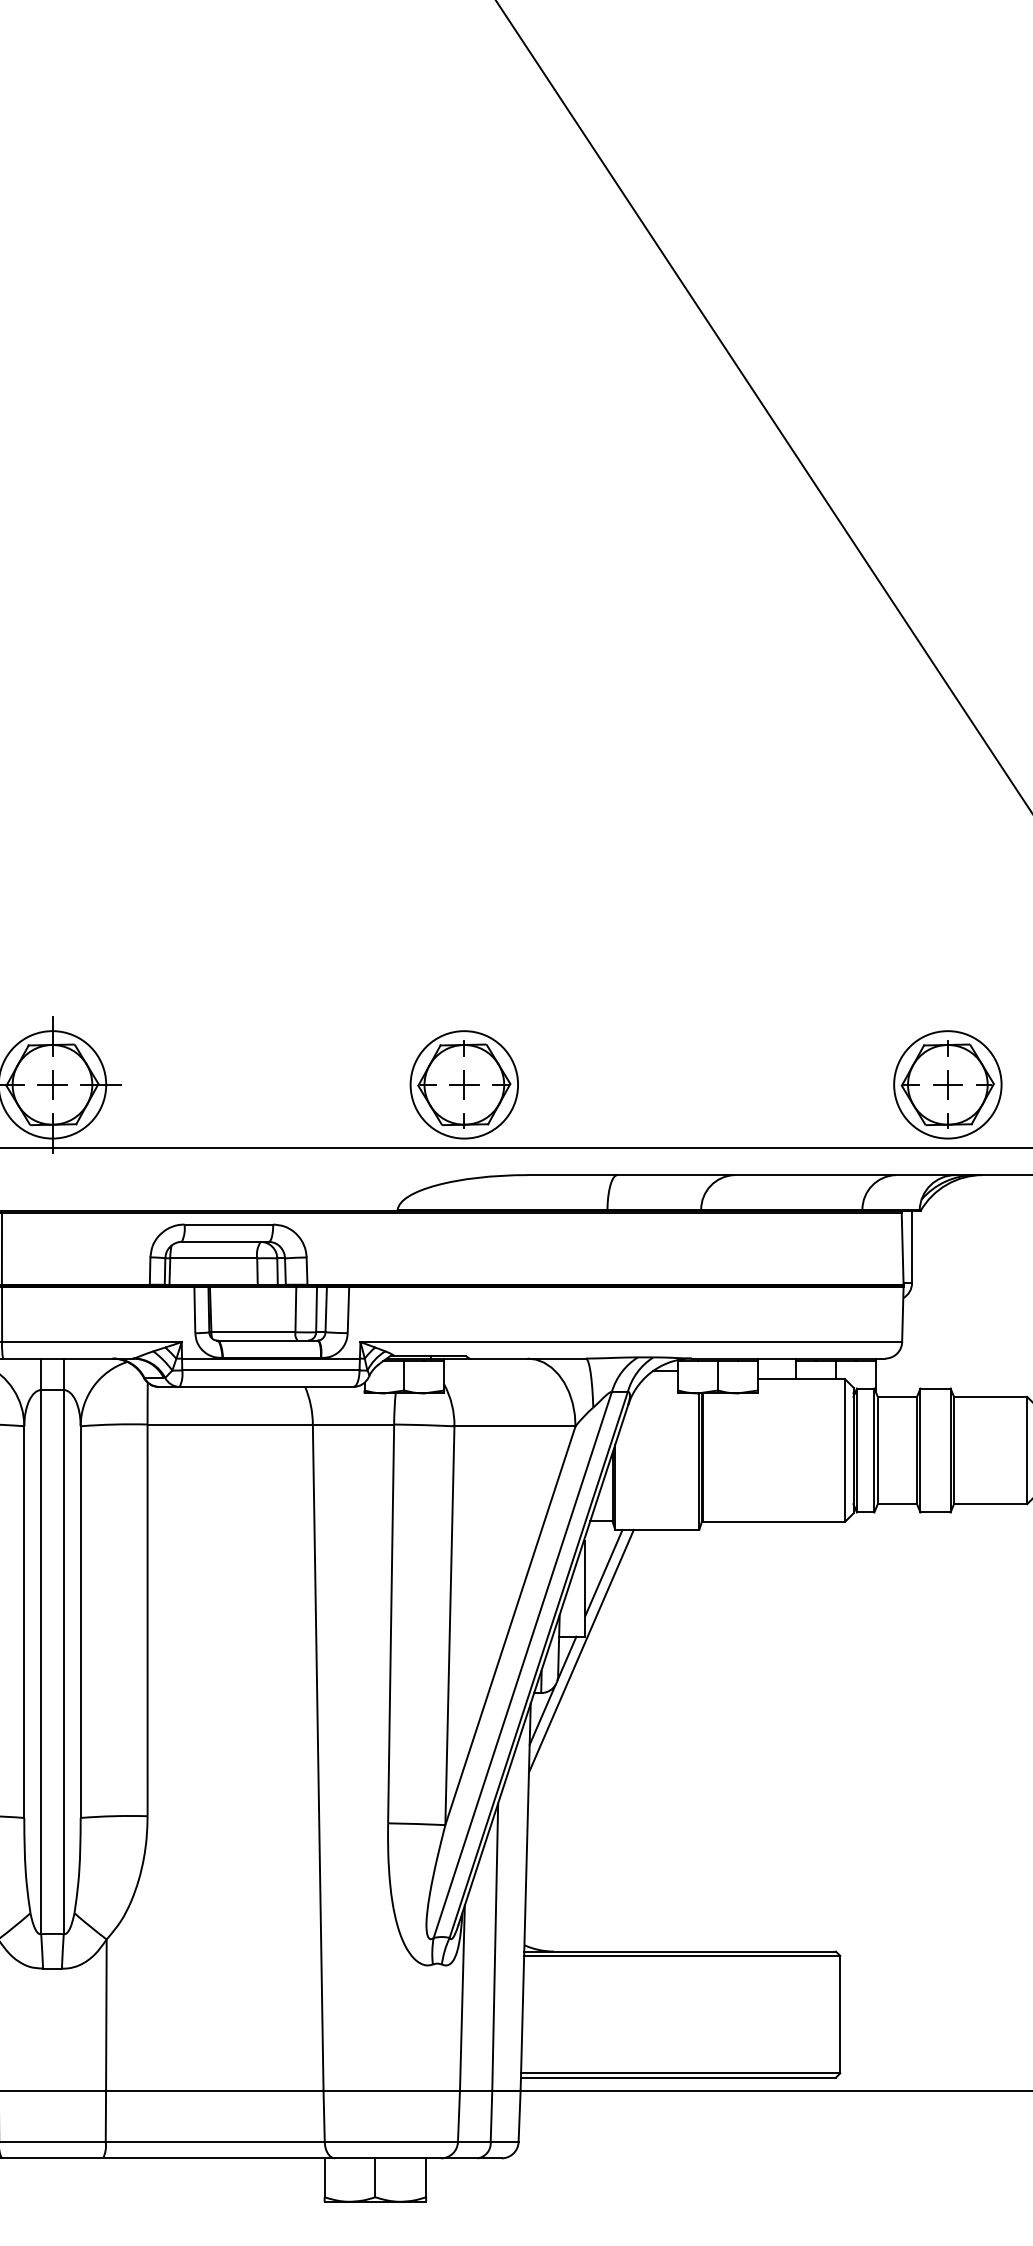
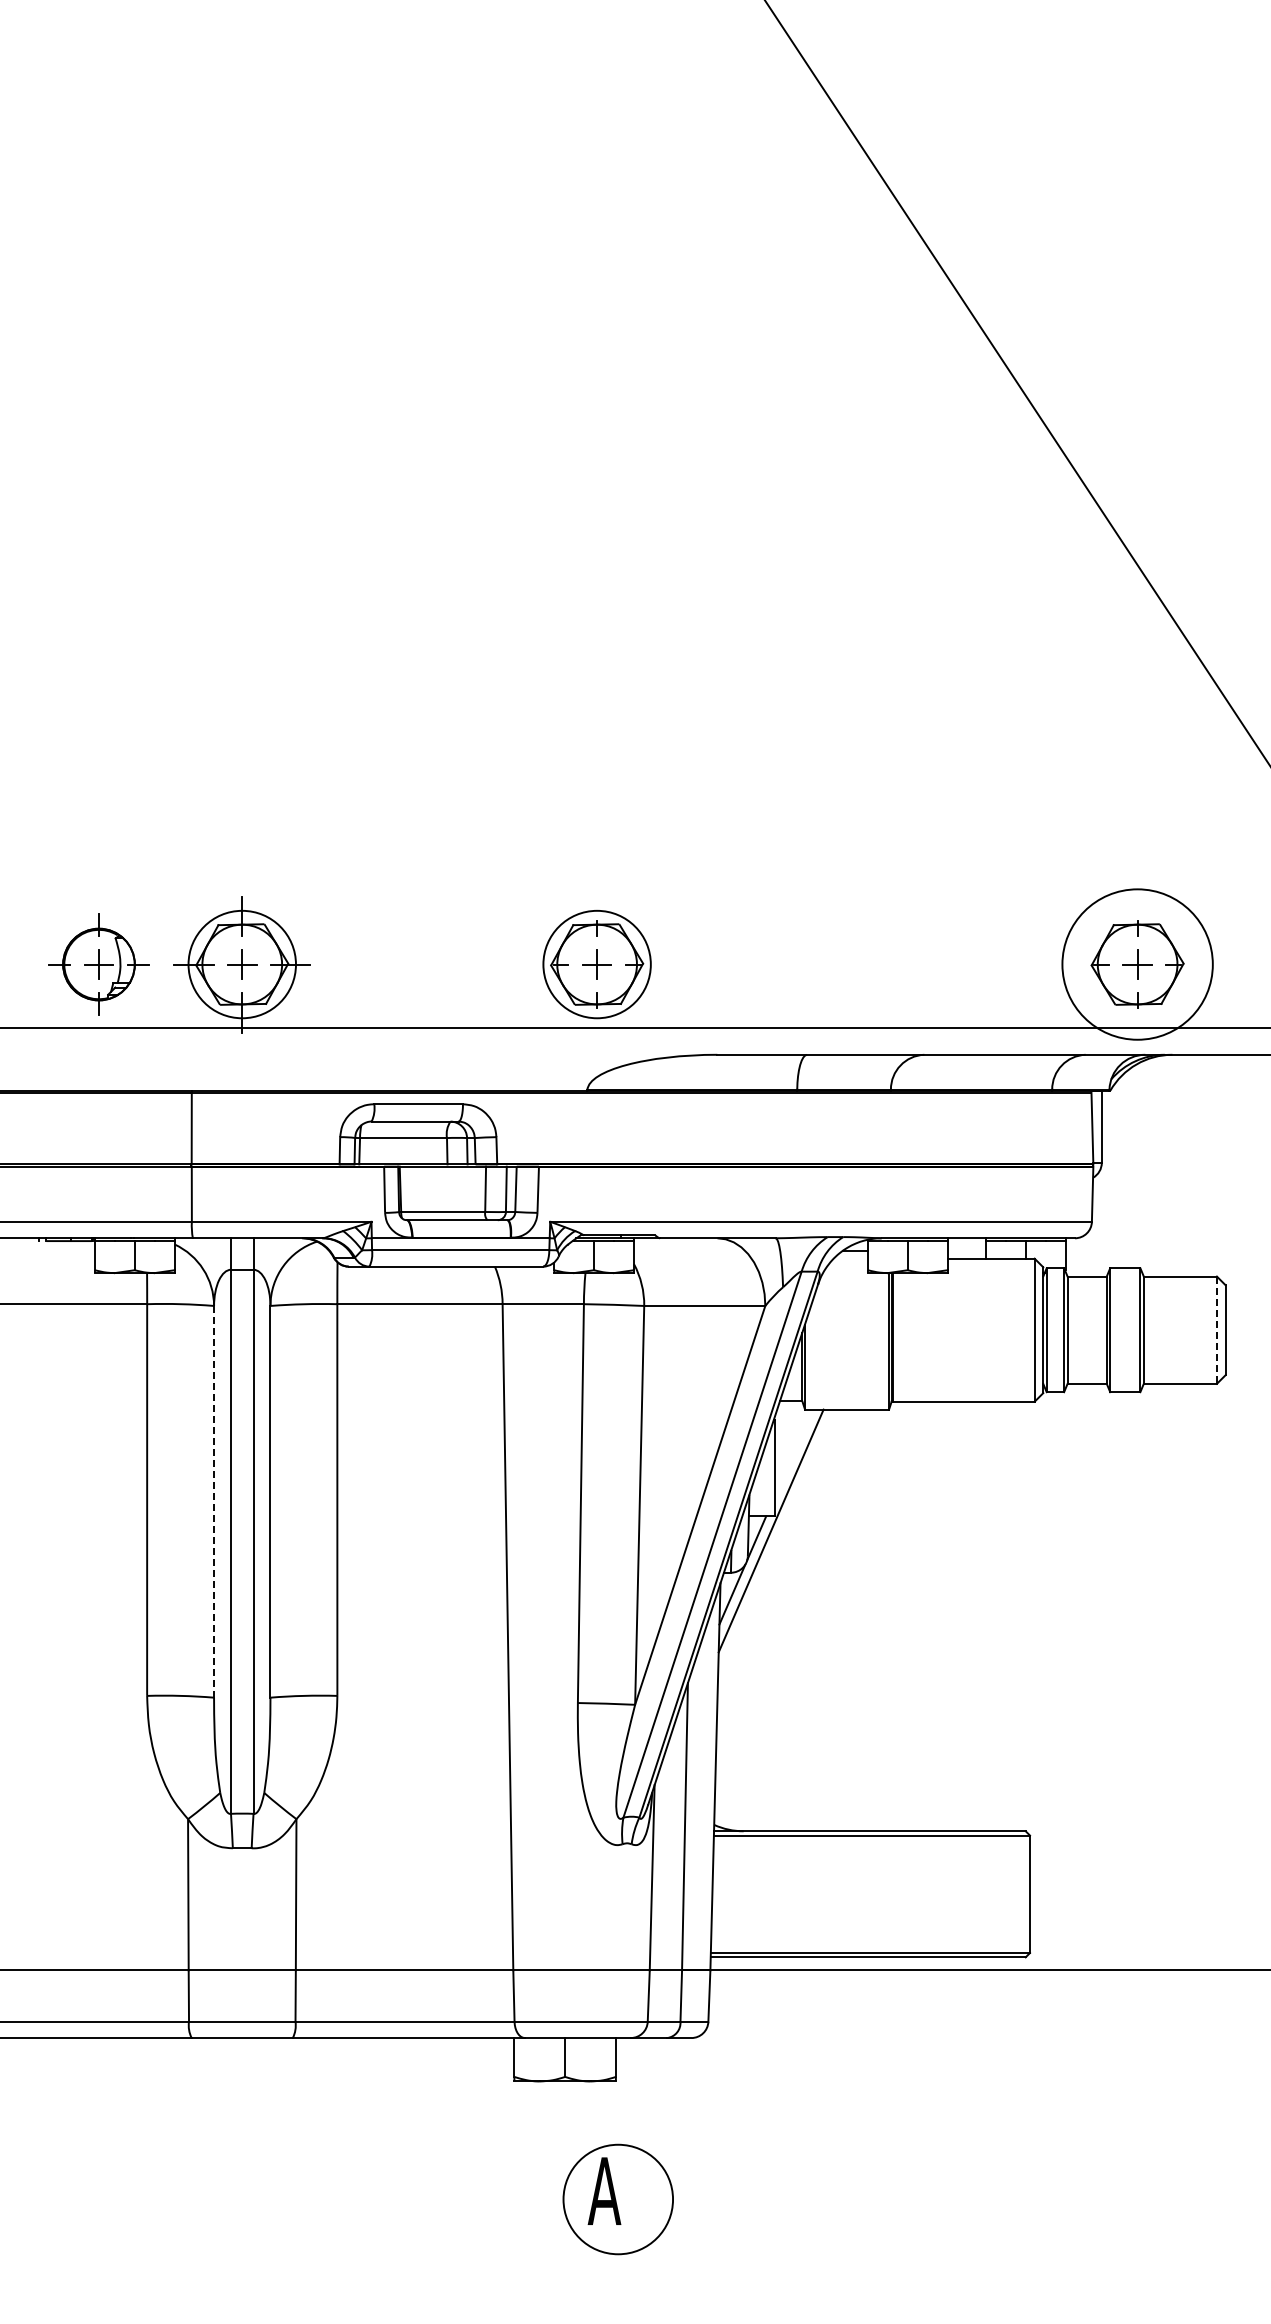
part: (463, 1084) -> (596, 964), moved
circle: (947, 1084) -> (1137, 964), size x1.4
line: (1026, 1450) -> (1216, 1330), solid -> dashed
line: (603, 1572) -> (793, 1452), removed
line: (24, 1621) -> (214, 1501), solid -> dashed

